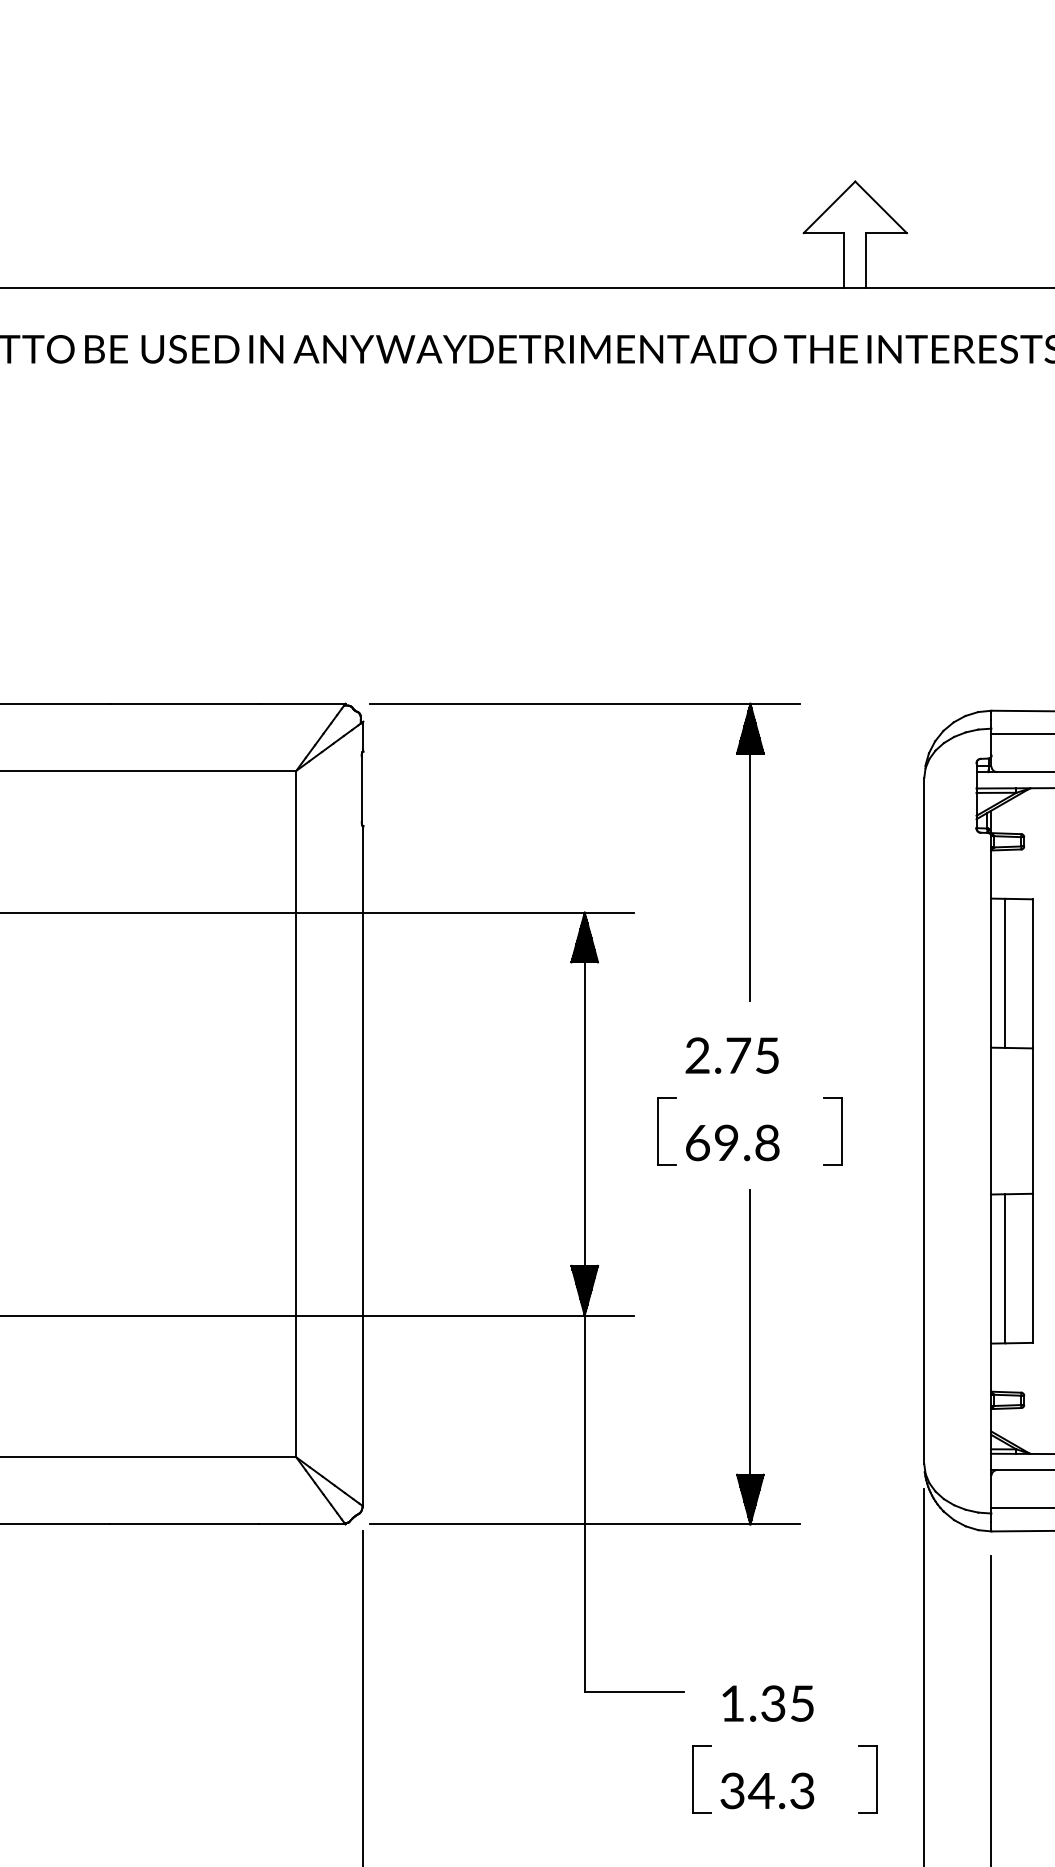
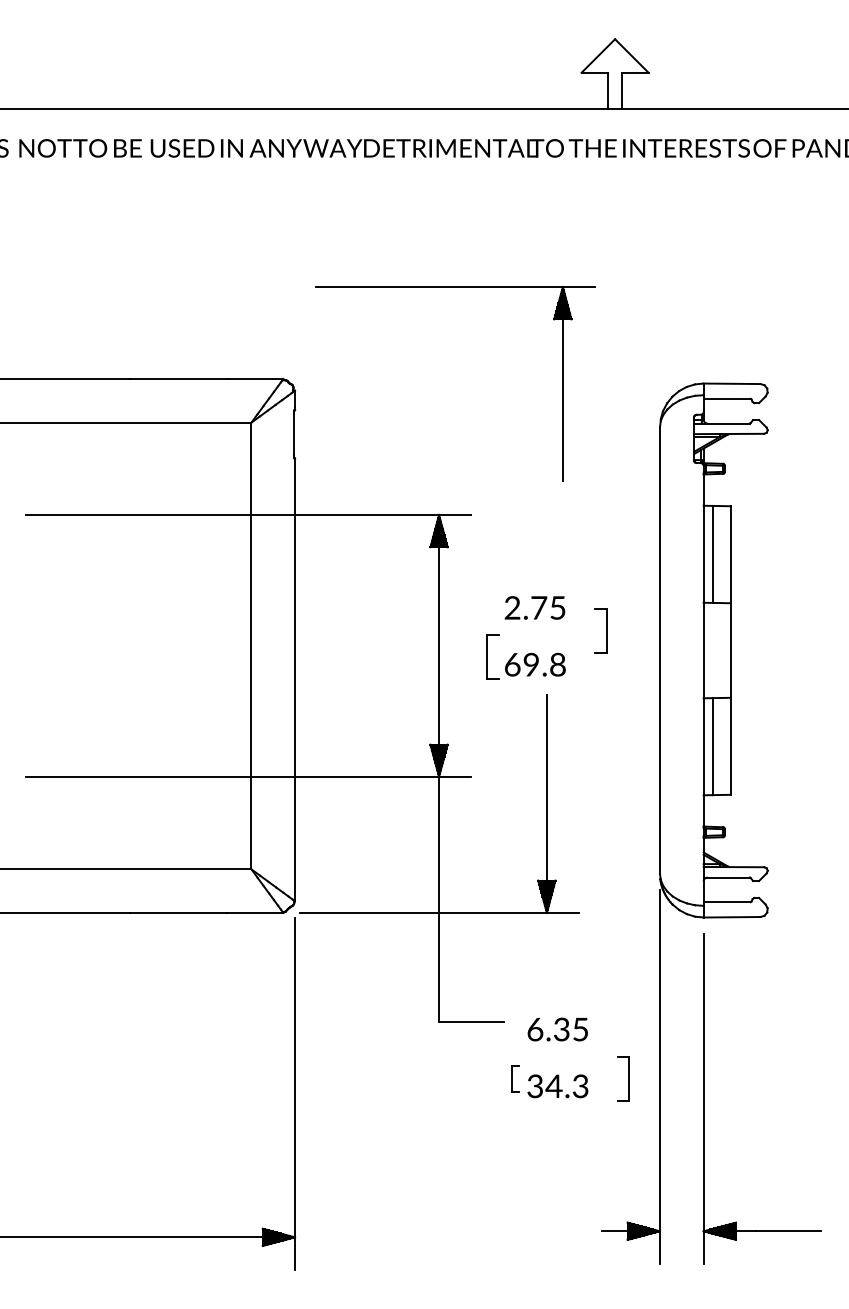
part: (585, 704) -> (455, 287), moved
part: (832, 1130) -> (600, 630), moved
text: (732, 1703) -> (535, 1029), 1.35 -> 6.35
part: (702, 1778) -> (515, 1078), size x0.6

